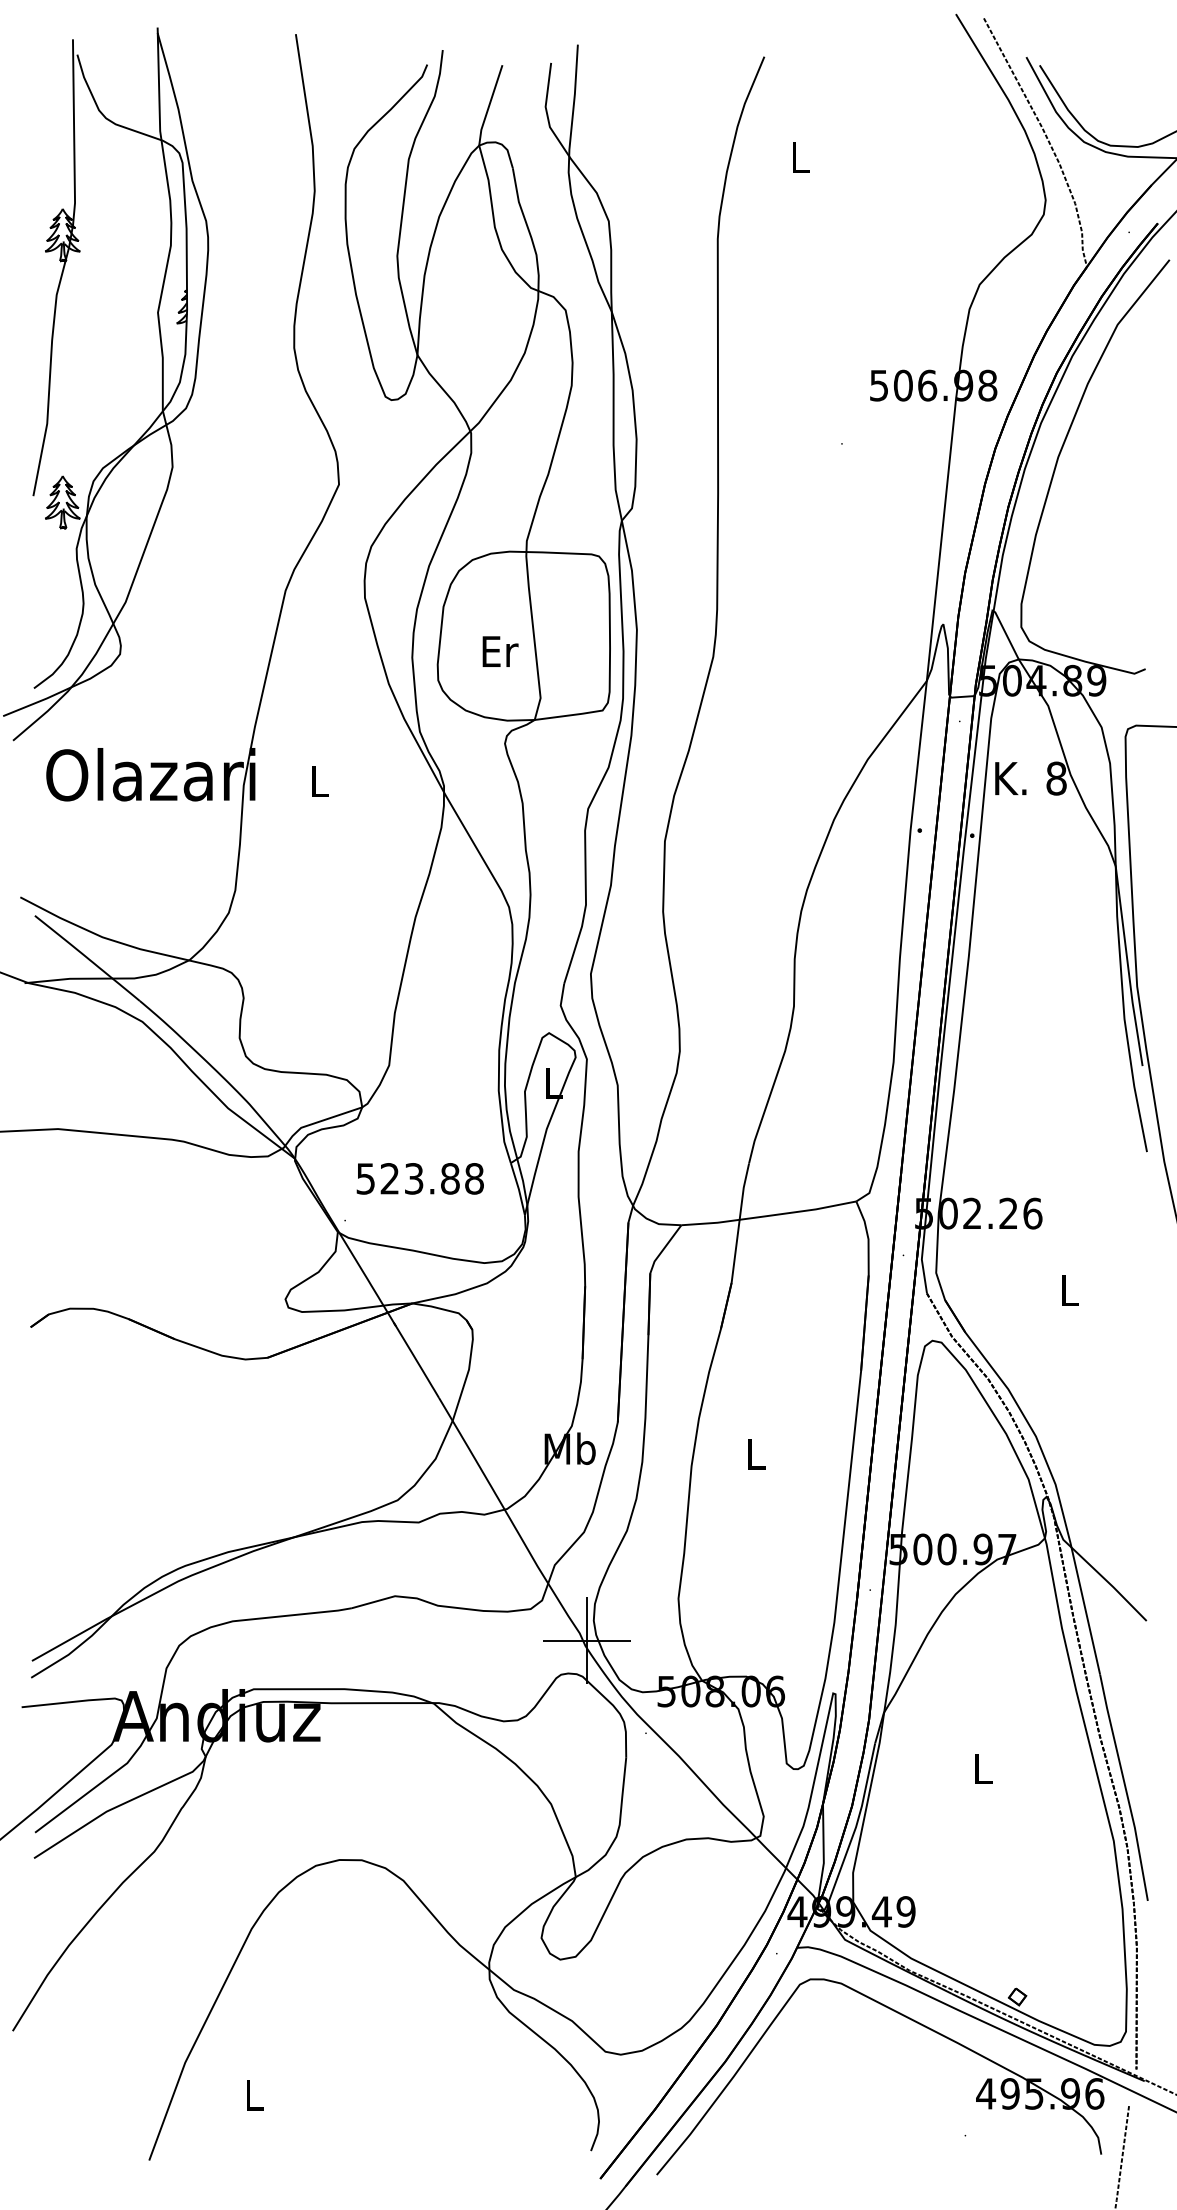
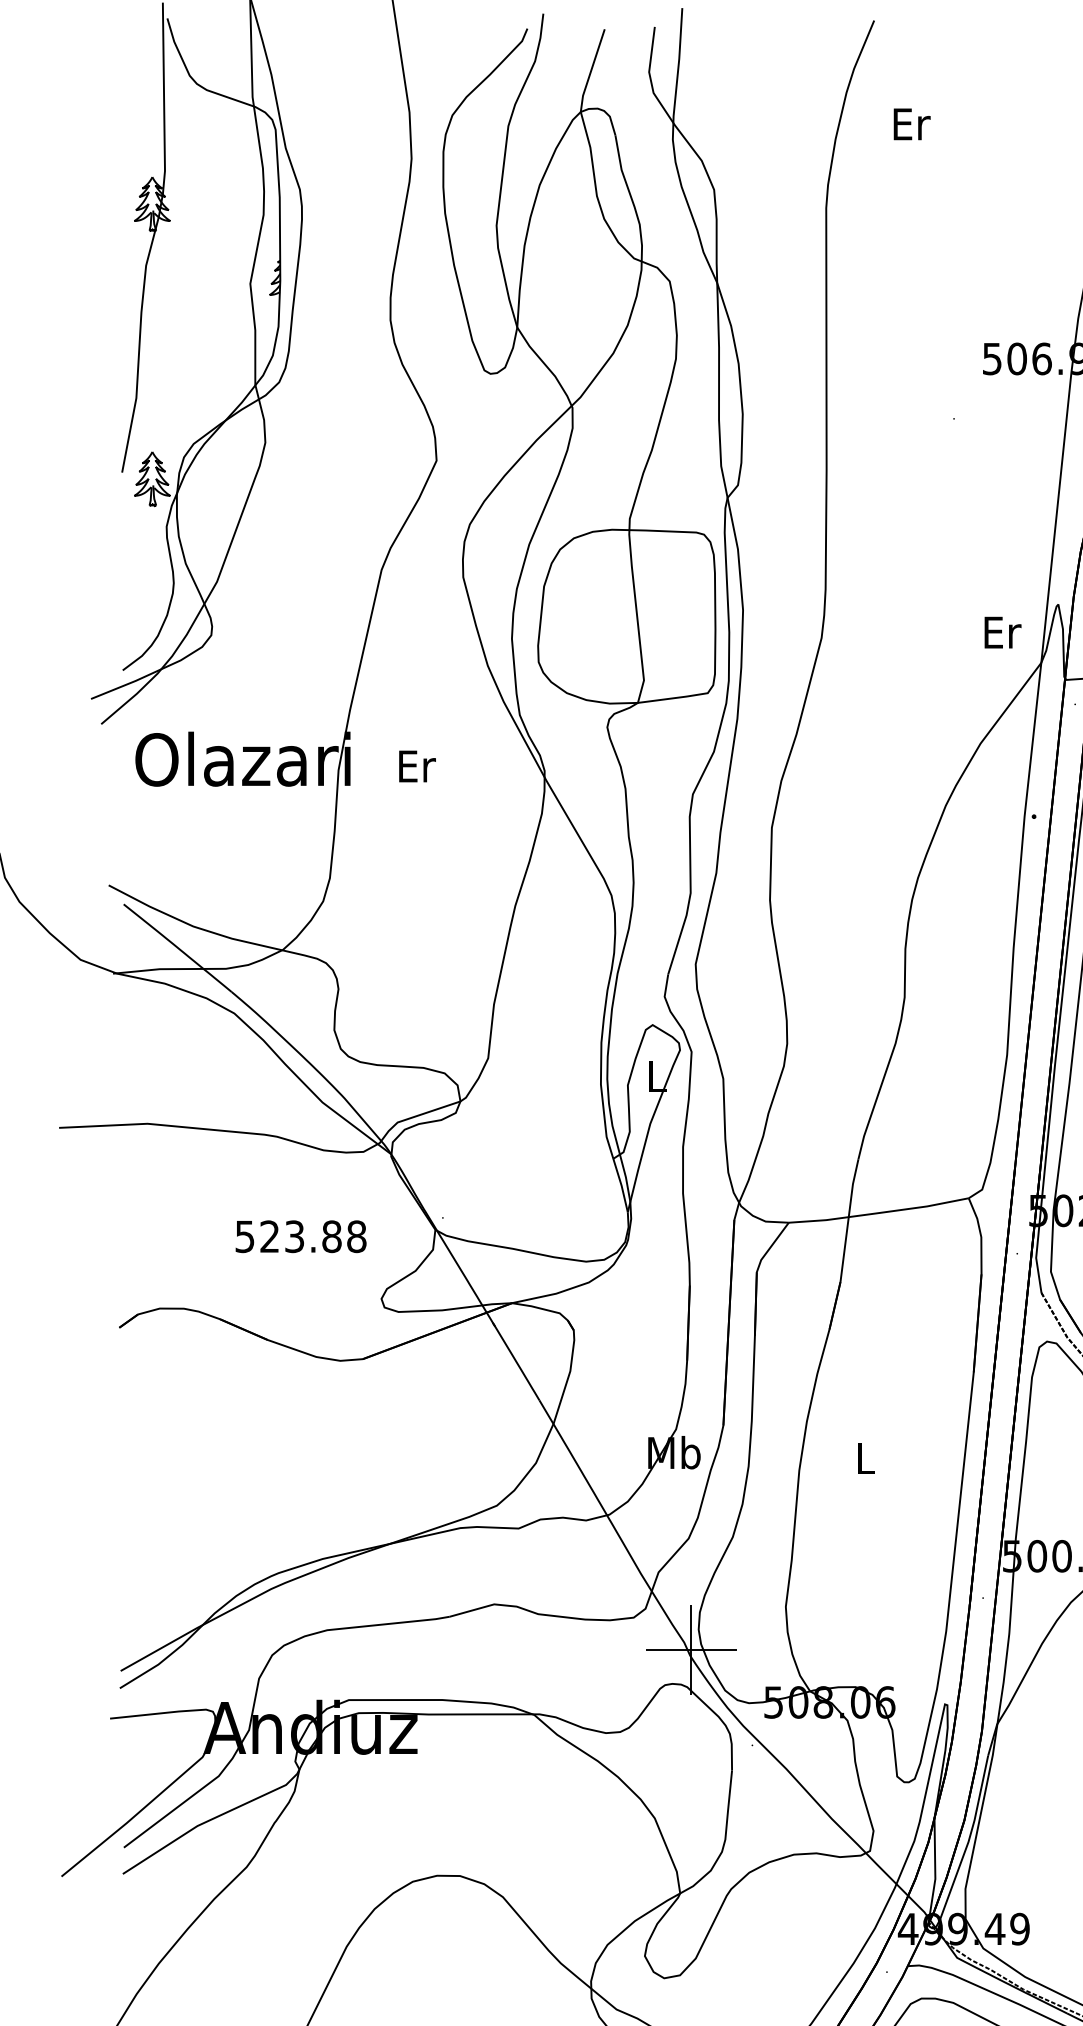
text: (801, 157) -> (912, 124), L -> Er
text: (500, 651) -> (1002, 632), moved
text: (320, 781) -> (417, 766), L -> Er
text: (419, 1178) -> (300, 1236), moved

